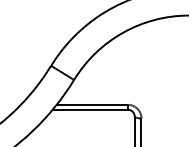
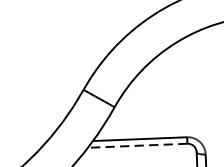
line: (90, 109) -> (137, 145), solid -> dashed

